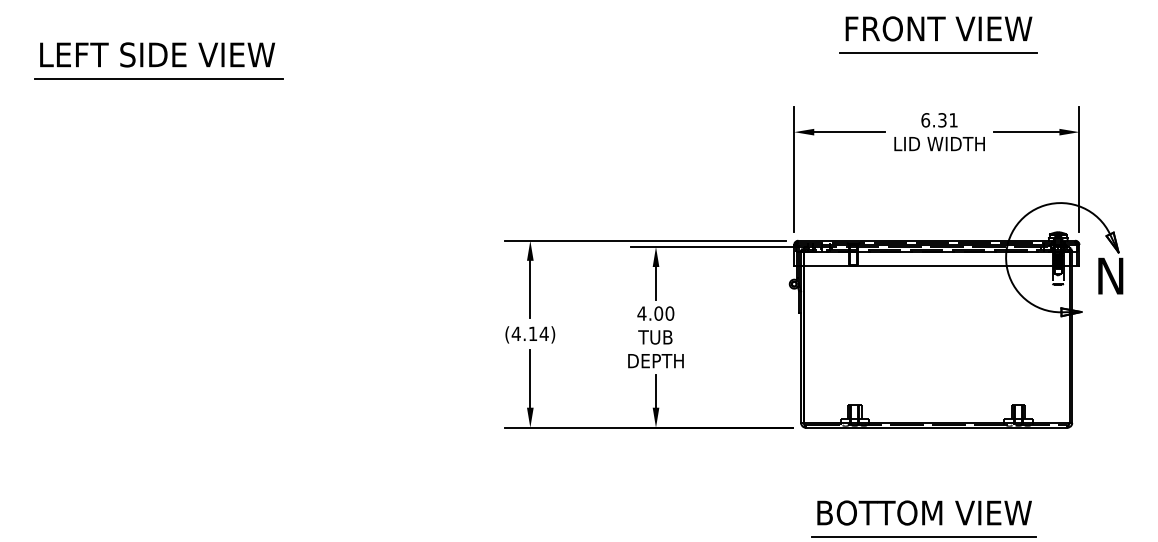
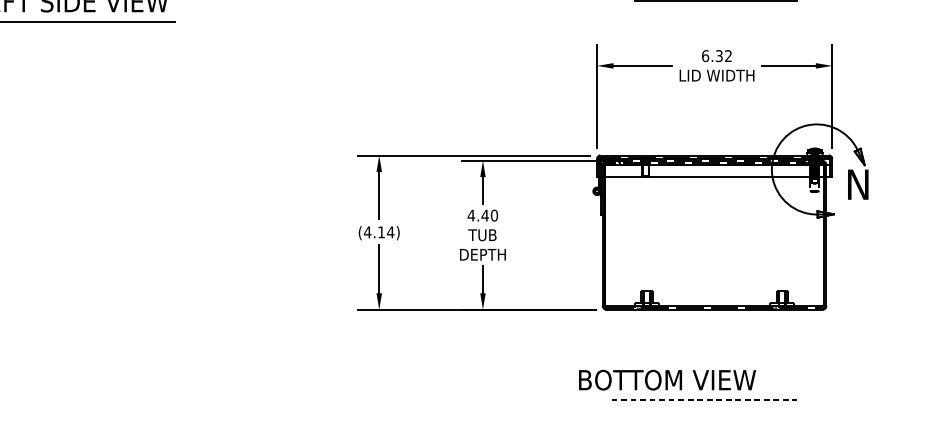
text: (953, 120) -> (728, 56), 6.31 -> 6.32
text: (658, 313) -> (485, 215), 4.00 -> 4.40
text: (924, 512) -> (667, 379), moved
line: (924, 537) -> (704, 400), solid -> dashed

